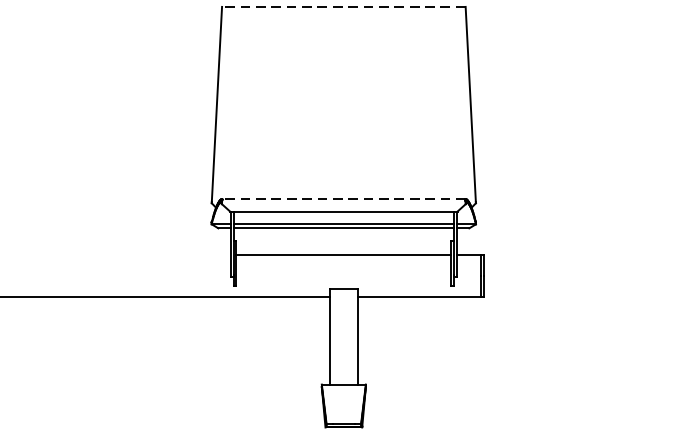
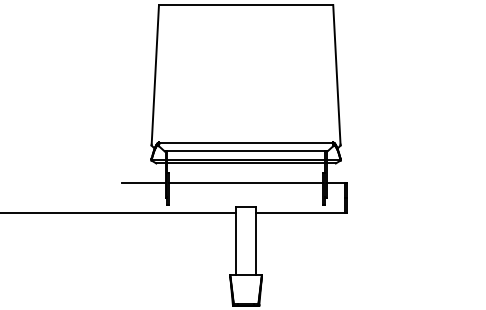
line: (342, 7) -> (245, 5), dashed -> solid
line: (342, 199) -> (245, 142), dashed -> solid
line: (200, 254) -> (143, 182), added

